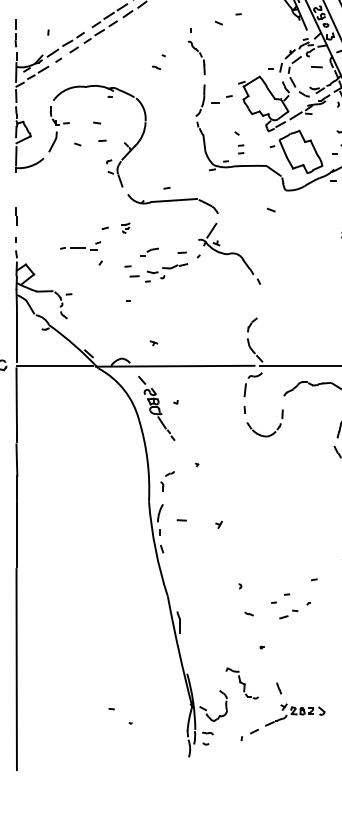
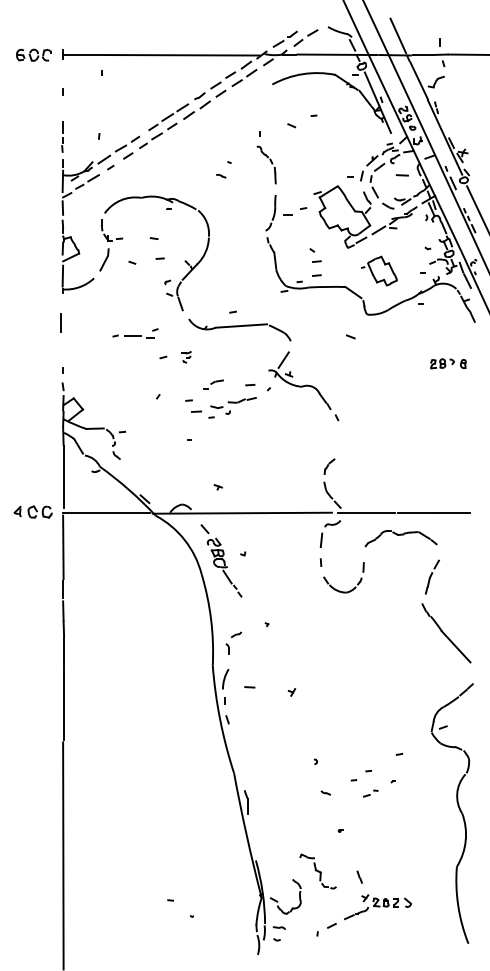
part: (240, 148) -> (316, 267), size x1.6
part: (296, 151) -> (379, 270), size x0.6
line: (15, 215) -> (60, 322), moved
part: (80, 246) -> (135, 333), moved
part: (288, 614) -> (370, 793), size x0.7

